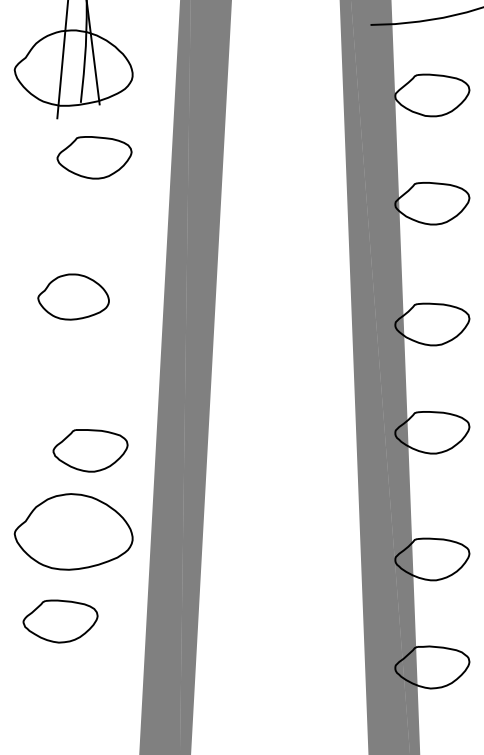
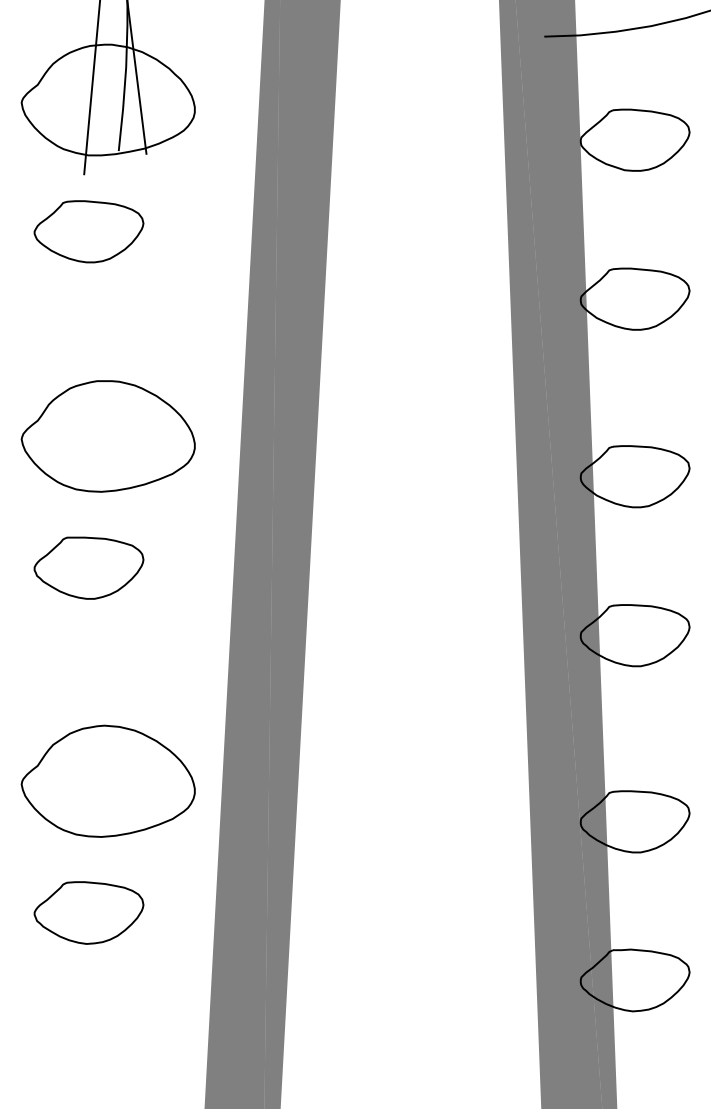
part: (94, 157) -> (88, 231), moved
part: (73, 296) -> (107, 435), size x1.67
part: (90, 450) -> (88, 567), moved

